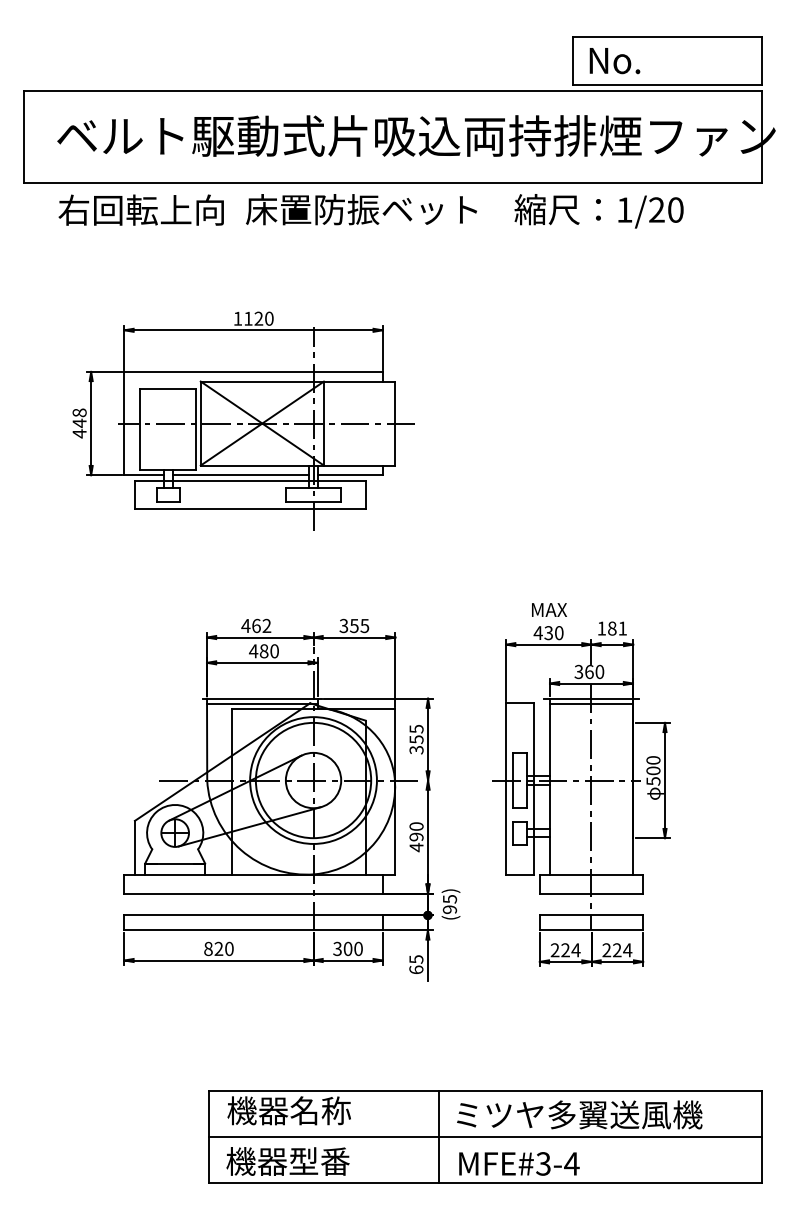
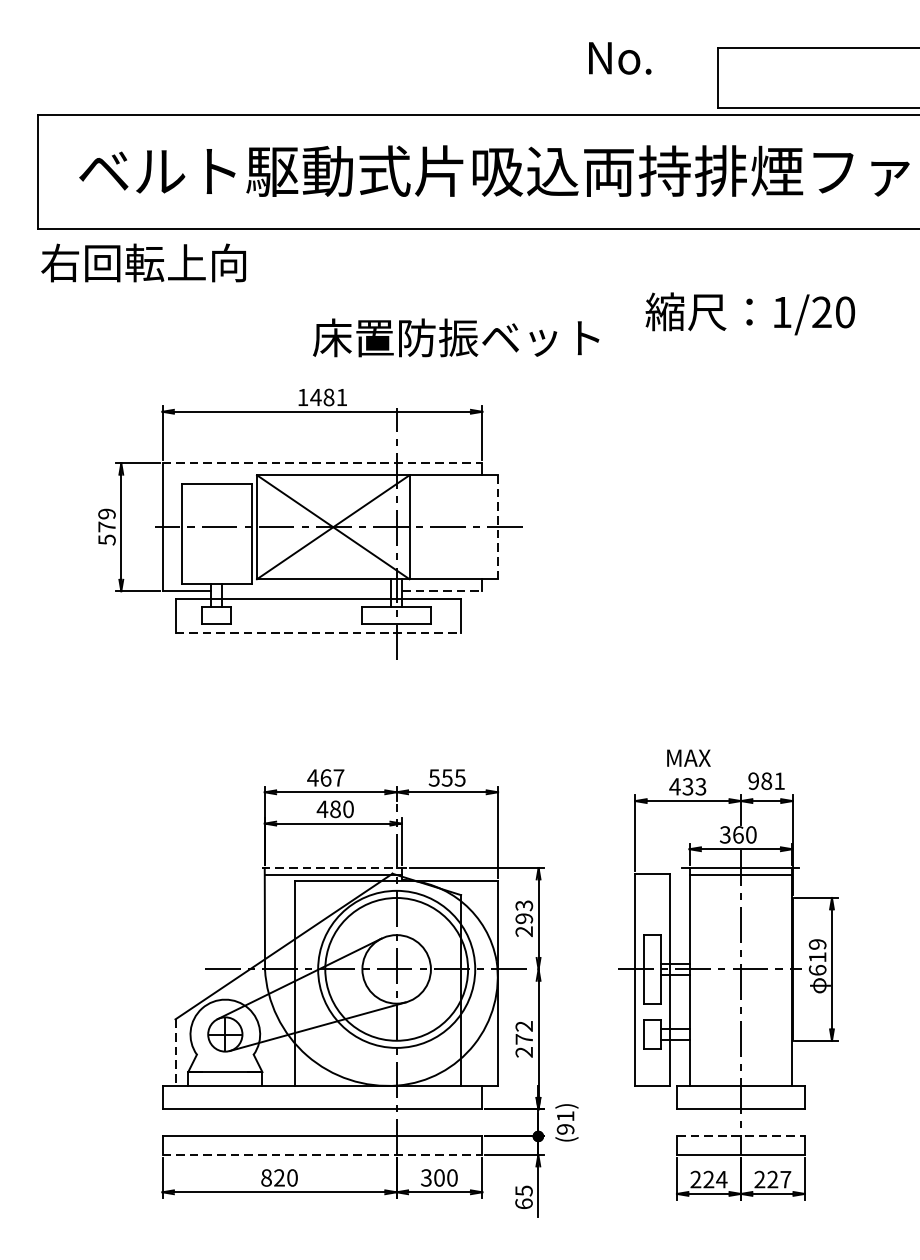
text: (614, 61) -> (619, 59), moved
text: (140, 209) -> (142, 262), moved
text: (361, 209) -> (456, 337), moved
text: (598, 211) -> (749, 314), moved
text: (258, 318) -> (328, 397), 1120 -> 1481
line: (254, 371) -> (323, 462), solid -> dashed
text: (79, 423) -> (106, 527), 448 -> 579
line: (395, 423) -> (498, 527), solid -> dashed
line: (240, 475) -> (306, 591), removed
line: (350, 475) -> (442, 591), solid -> dashed
line: (250, 508) -> (318, 632), solid -> dashed
text: (266, 625) -> (338, 777), 462 -> 467
text: (344, 625) -> (435, 777), 355 -> 555
text: (601, 628) -> (753, 781), 181 -> 981
text: (558, 633) -> (700, 787), 430 -> 433
line: (261, 698) -> (332, 867), solid -> dashed
text: (416, 739) -> (524, 918), 355 -> 293
text: (653, 770) -> (817, 956), 500 -> 619
text: (416, 837) -> (524, 1039), 490 -> 272
line: (134, 848) -> (174, 1053), solid -> dashed
text: (450, 899) -> (566, 1116), (95) -> (91)
line: (591, 915) -> (740, 1136), solid -> dashed
line: (254, 930) -> (323, 1155), solid -> dashed
text: (627, 950) -> (785, 1179), 224 -> 227

